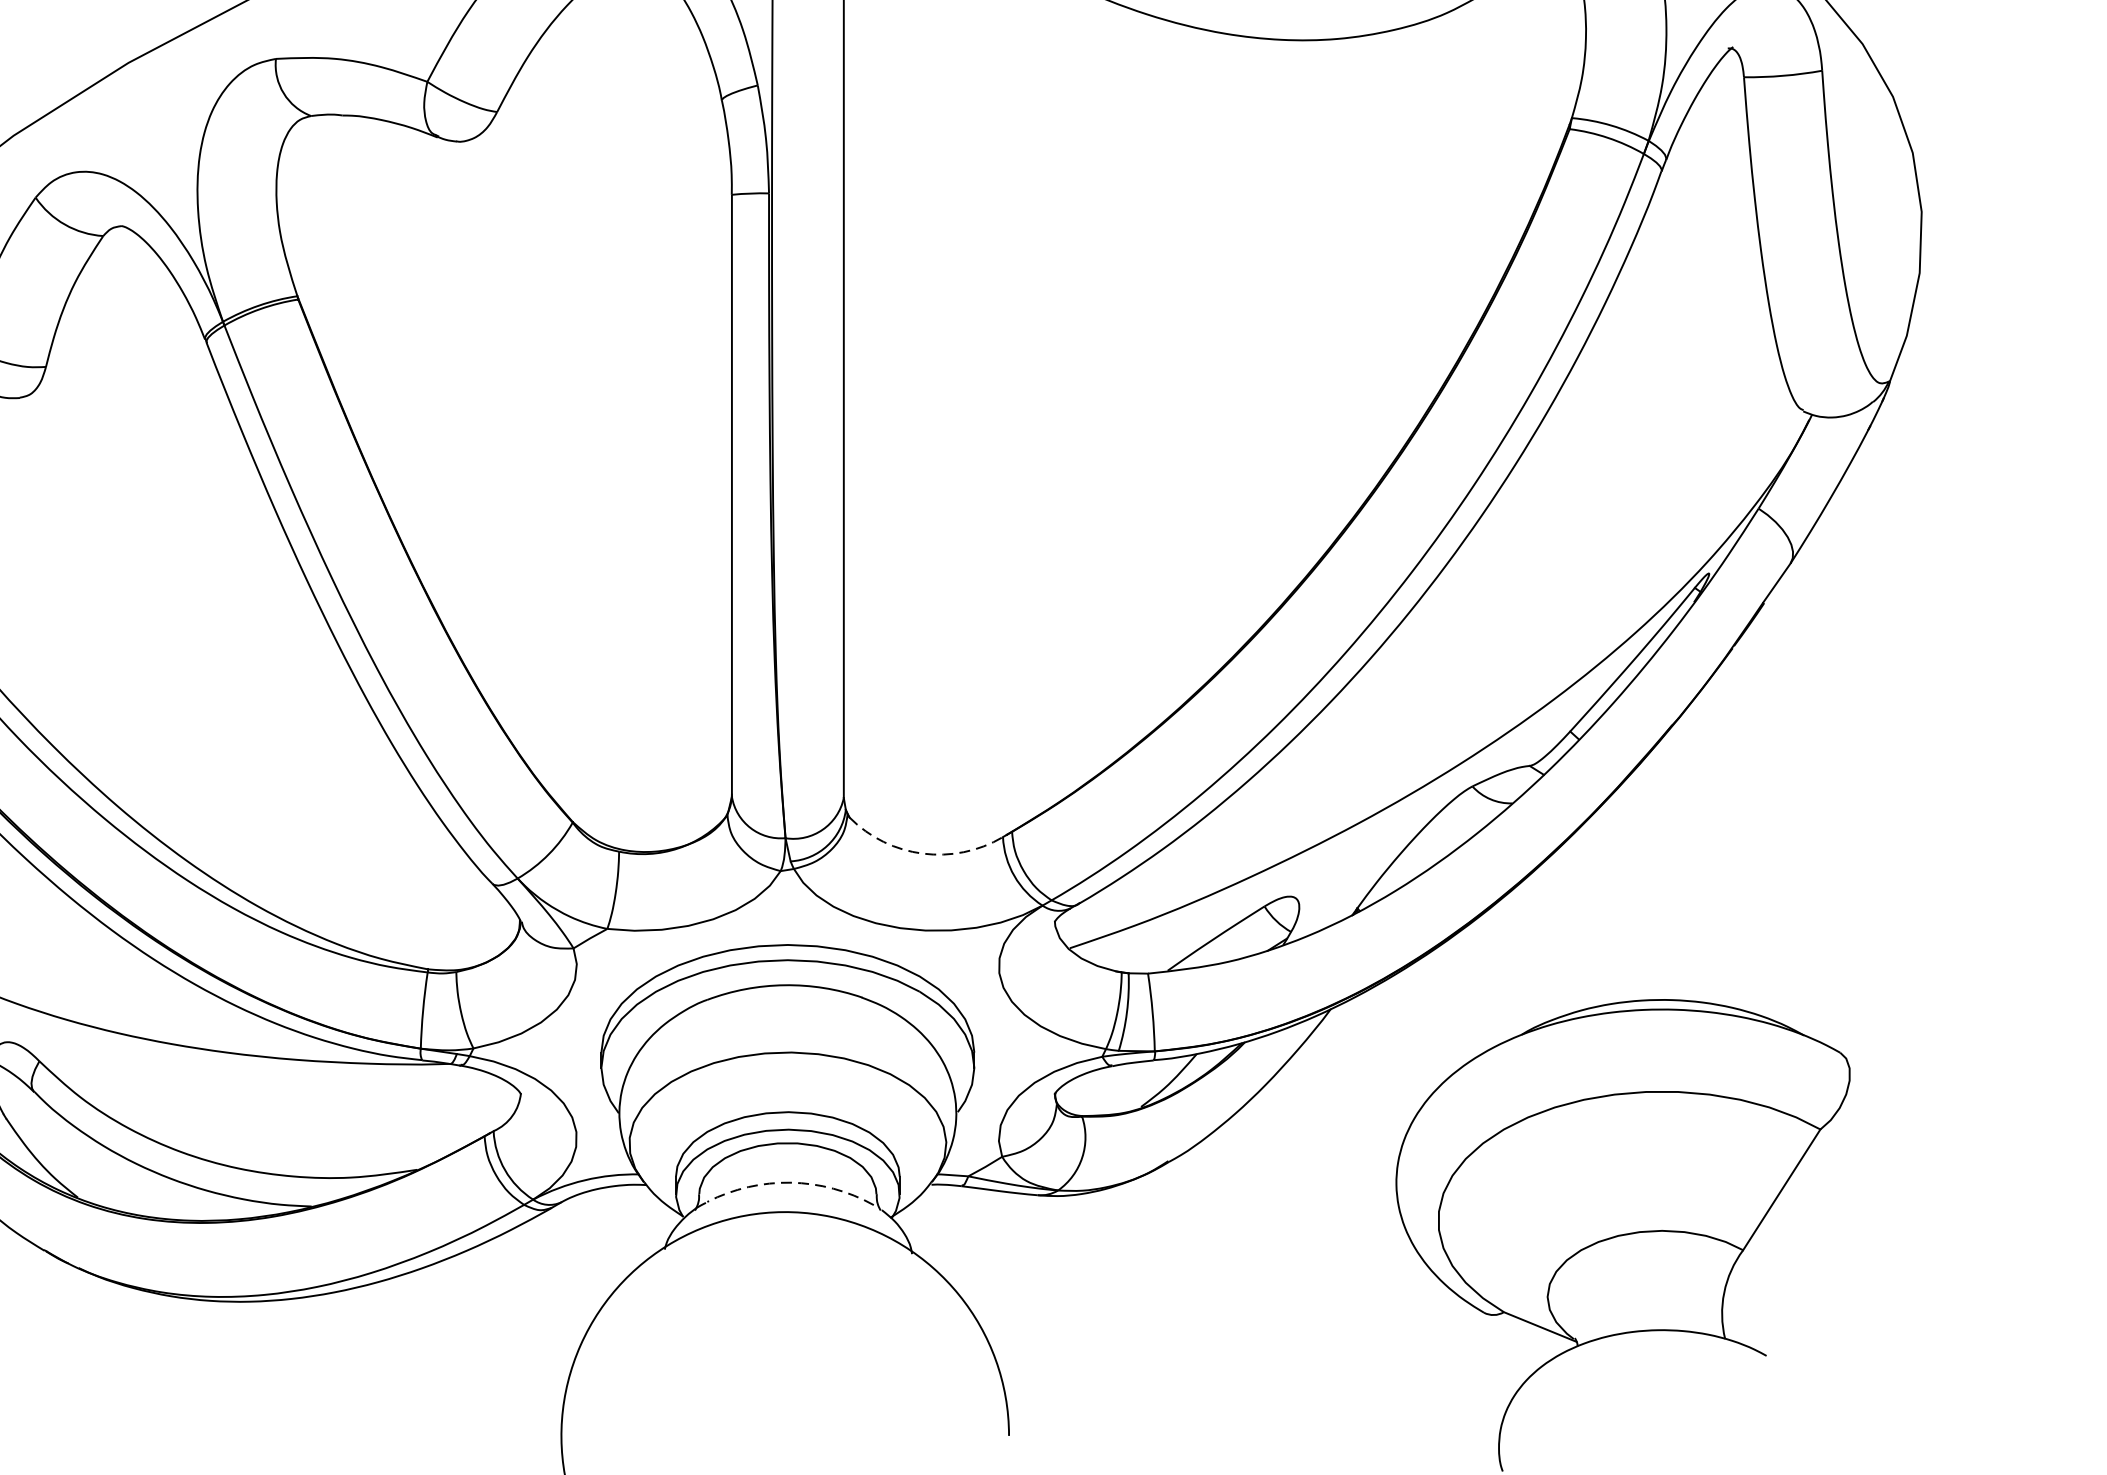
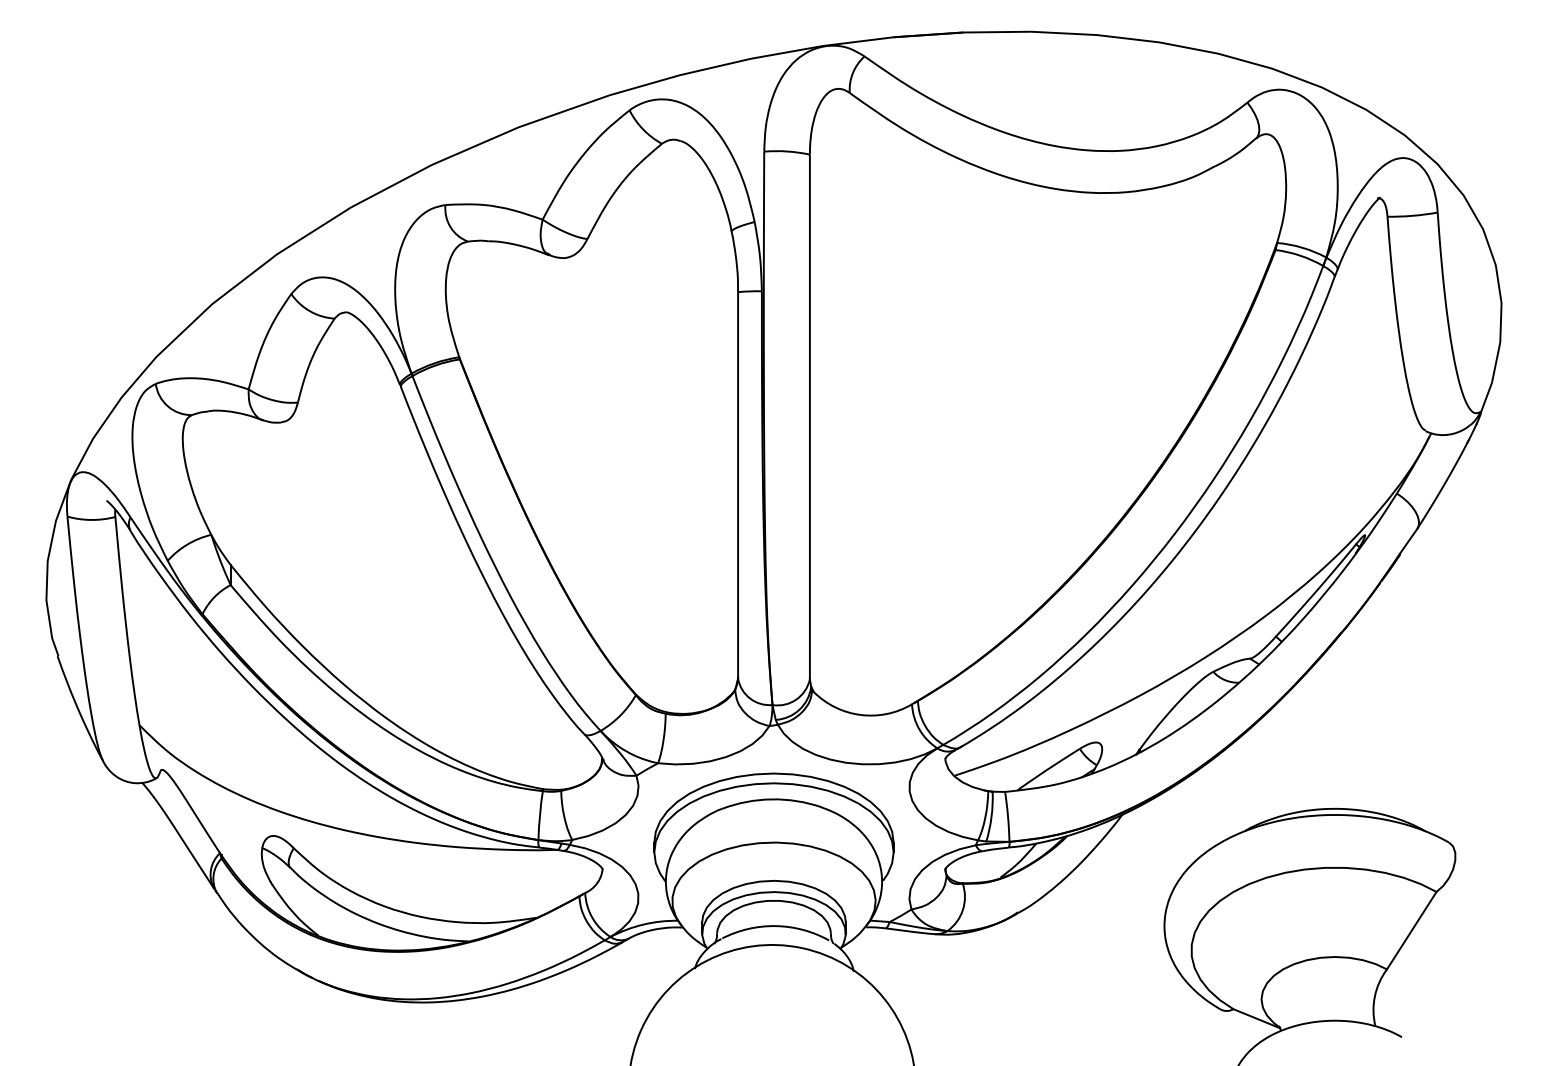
arc: (922, 852) -> (860, 714), dashed -> solid
arc: (790, 1183) -> (775, 926), dashed -> solid

